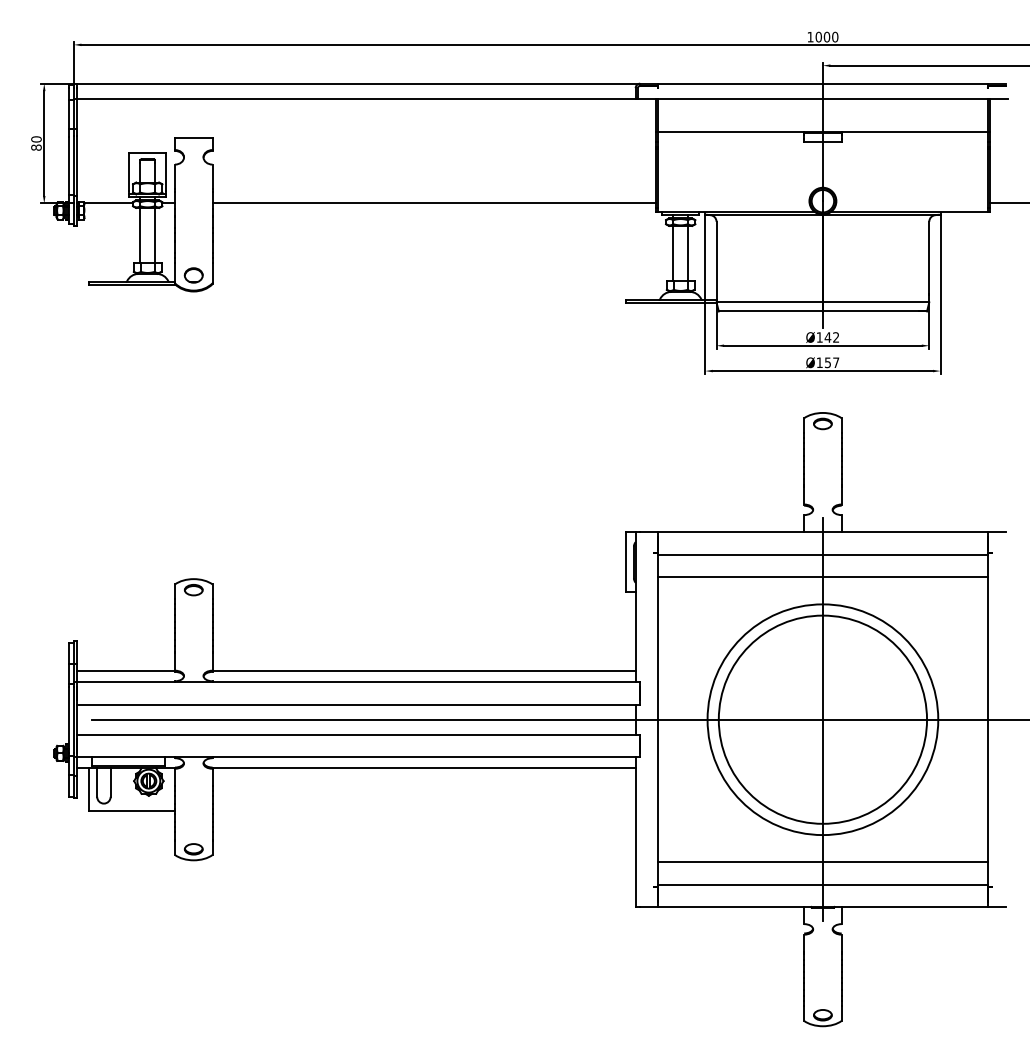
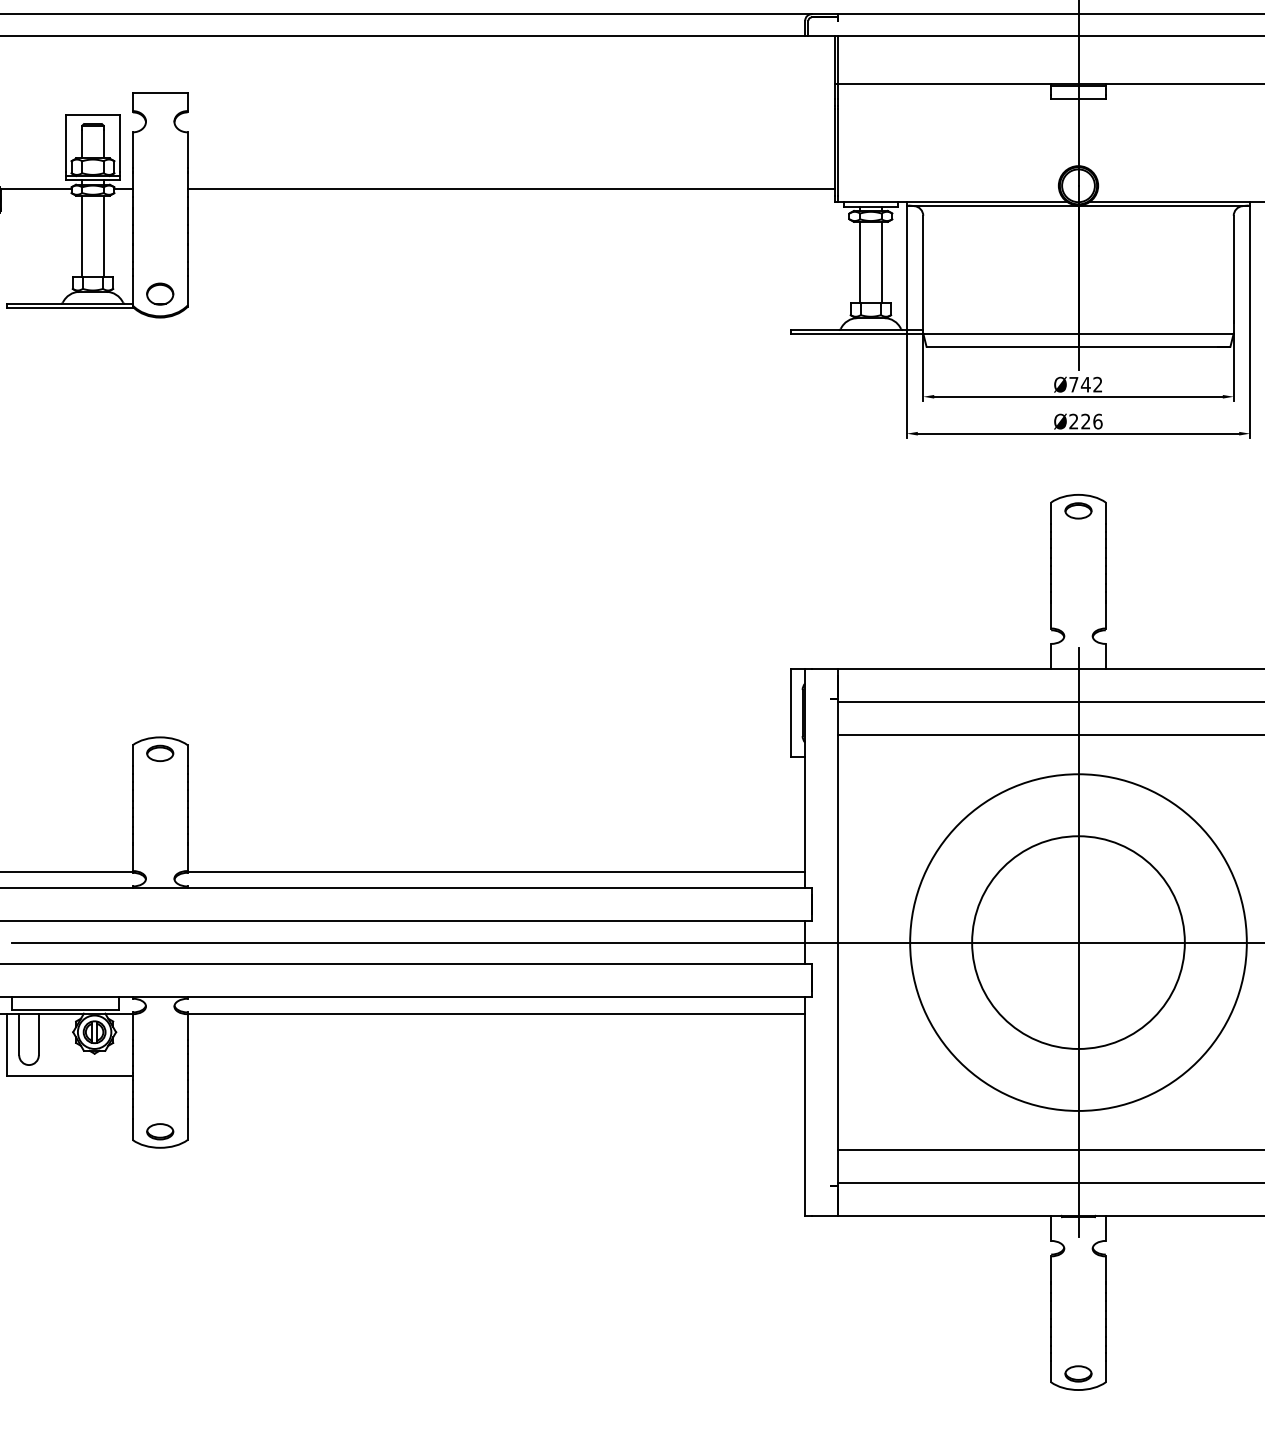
text: (819, 337) -> (1073, 384), Ø142 -> Ø742
text: (827, 362) -> (1085, 421), Ø157 -> Ø226
circle: (822, 719) -> (1077, 942), size x0.7

